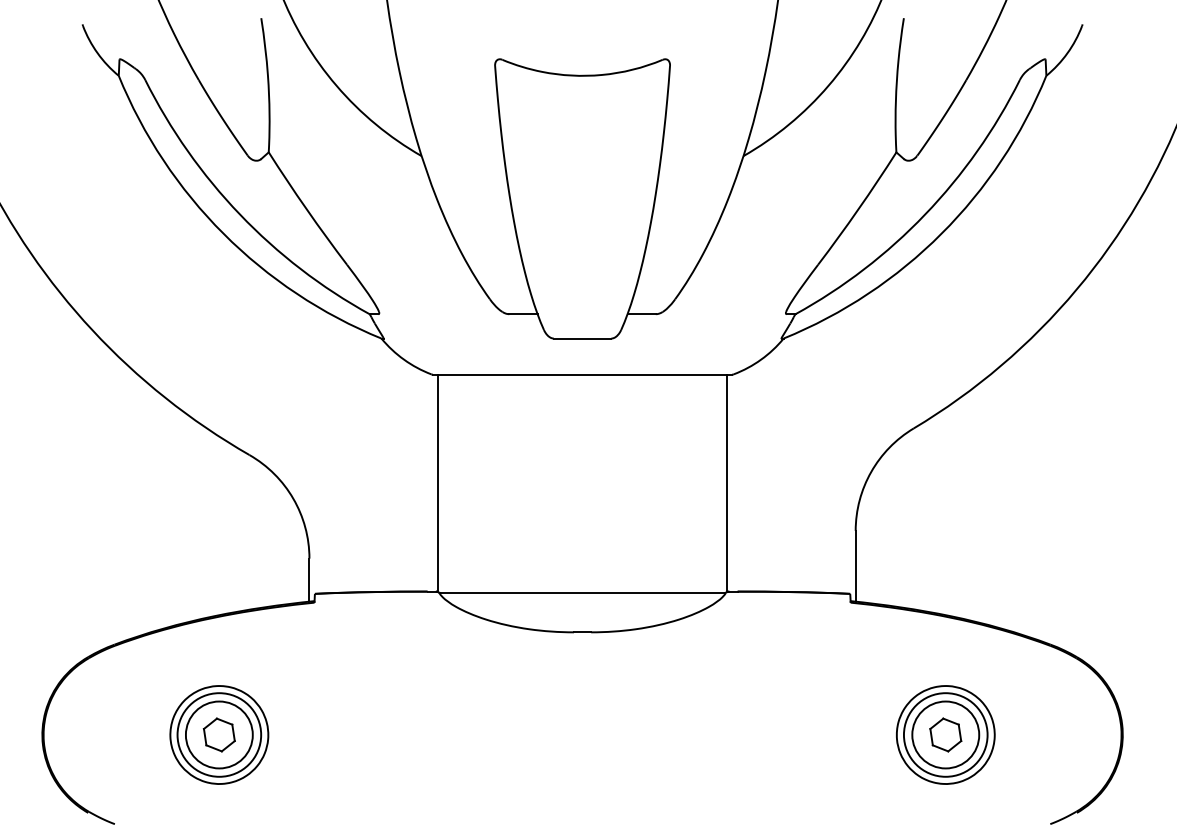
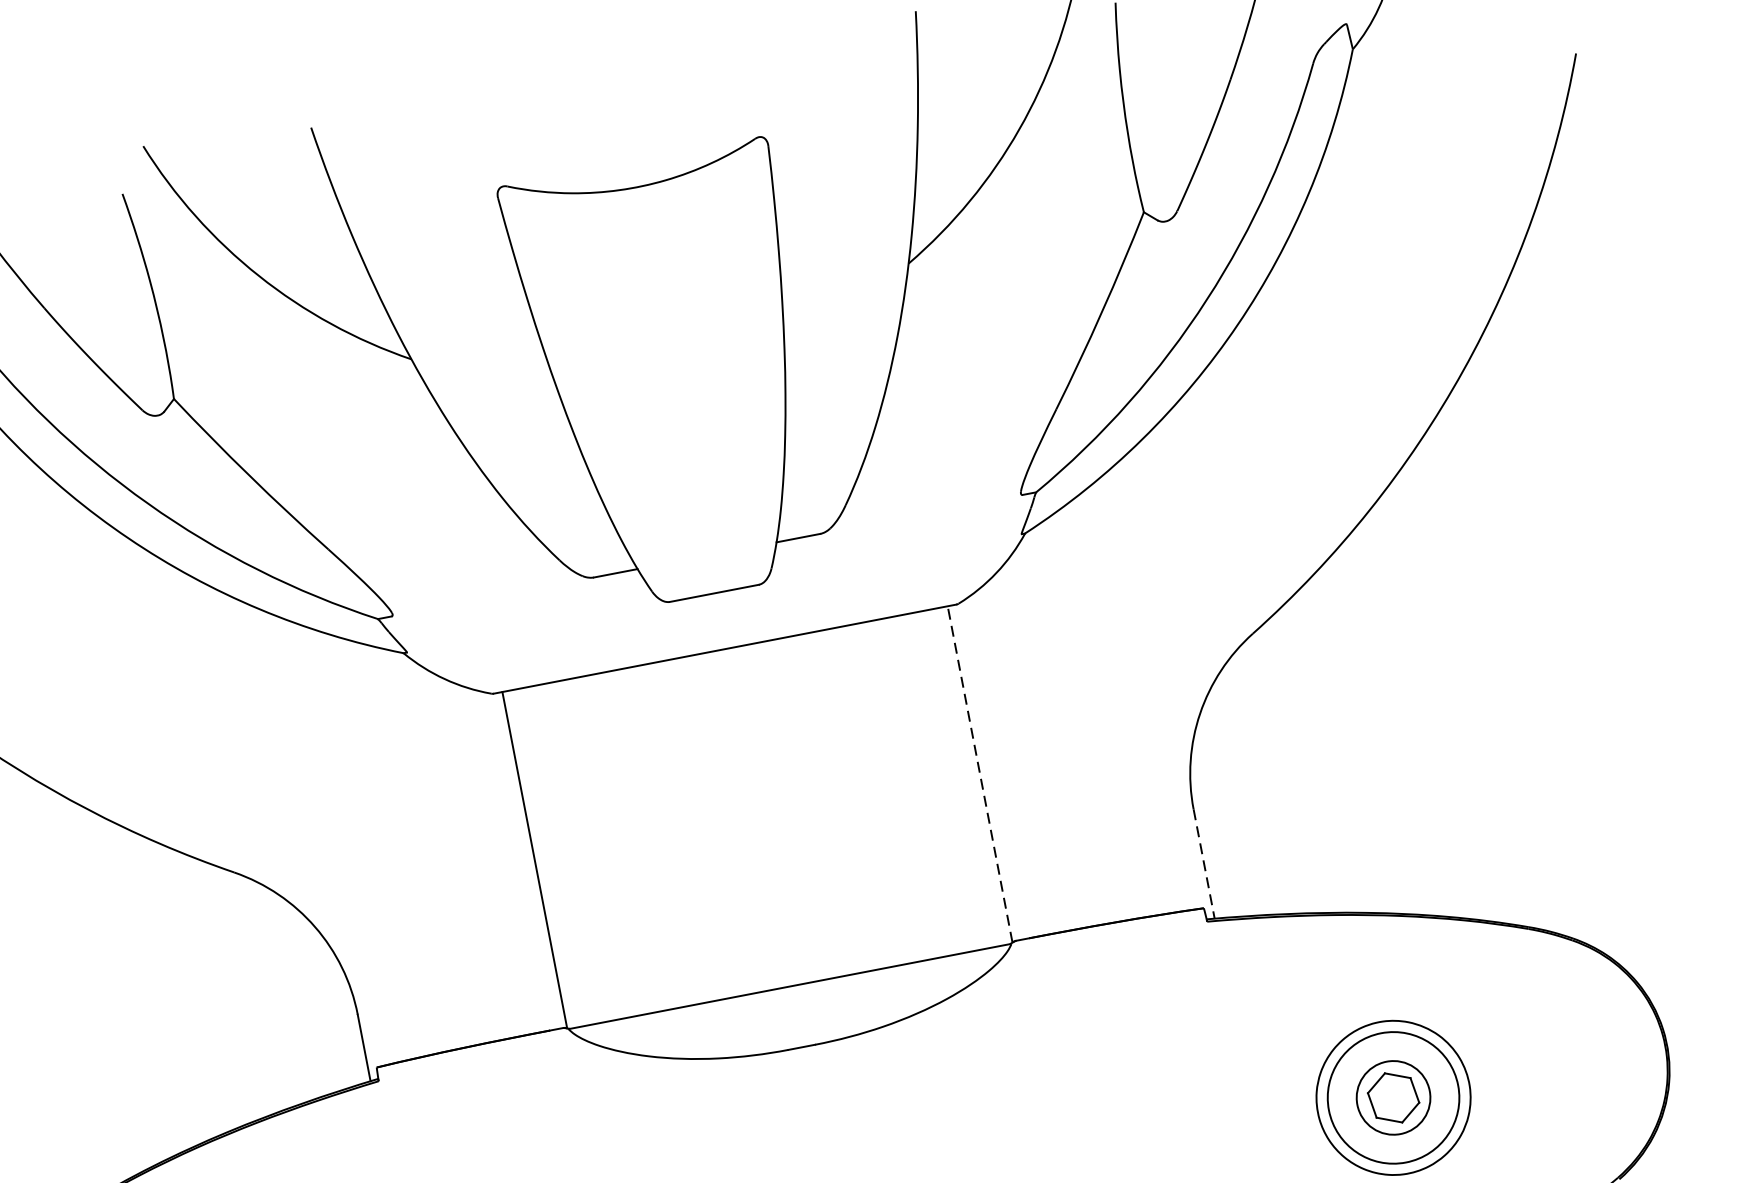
line: (726, 483) -> (979, 774), solid -> dashed
line: (855, 566) -> (1203, 864), solid -> dashed
circle: (945, 734) -> (1392, 1097), size x0.7

